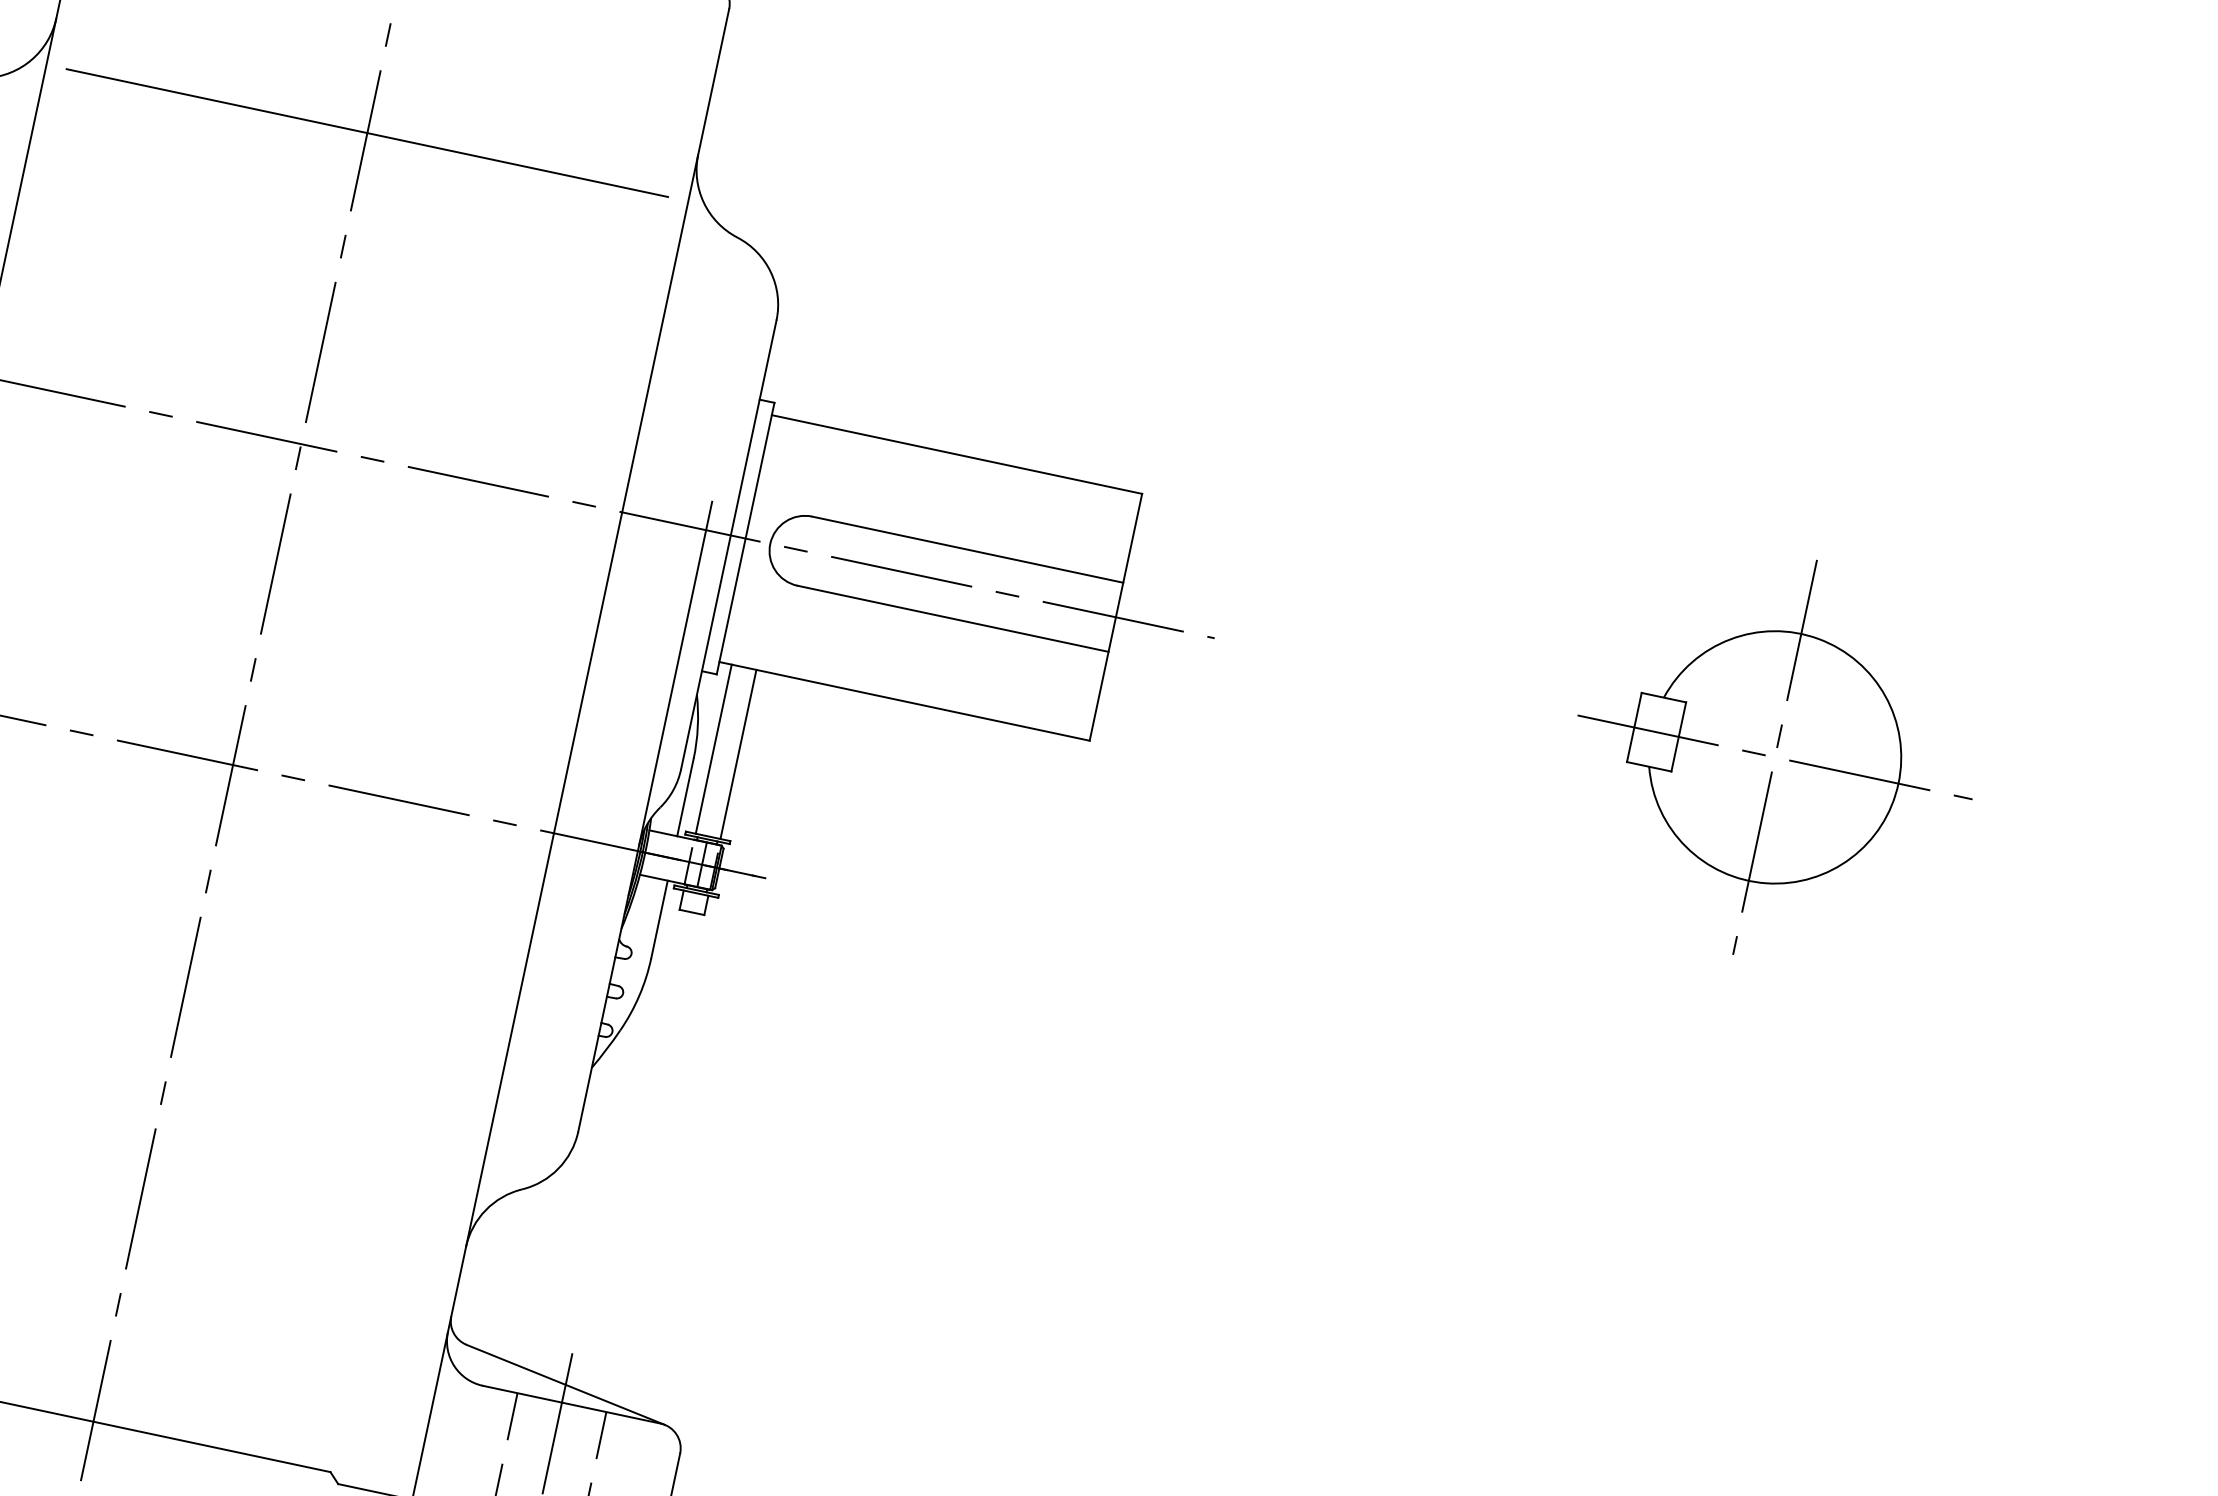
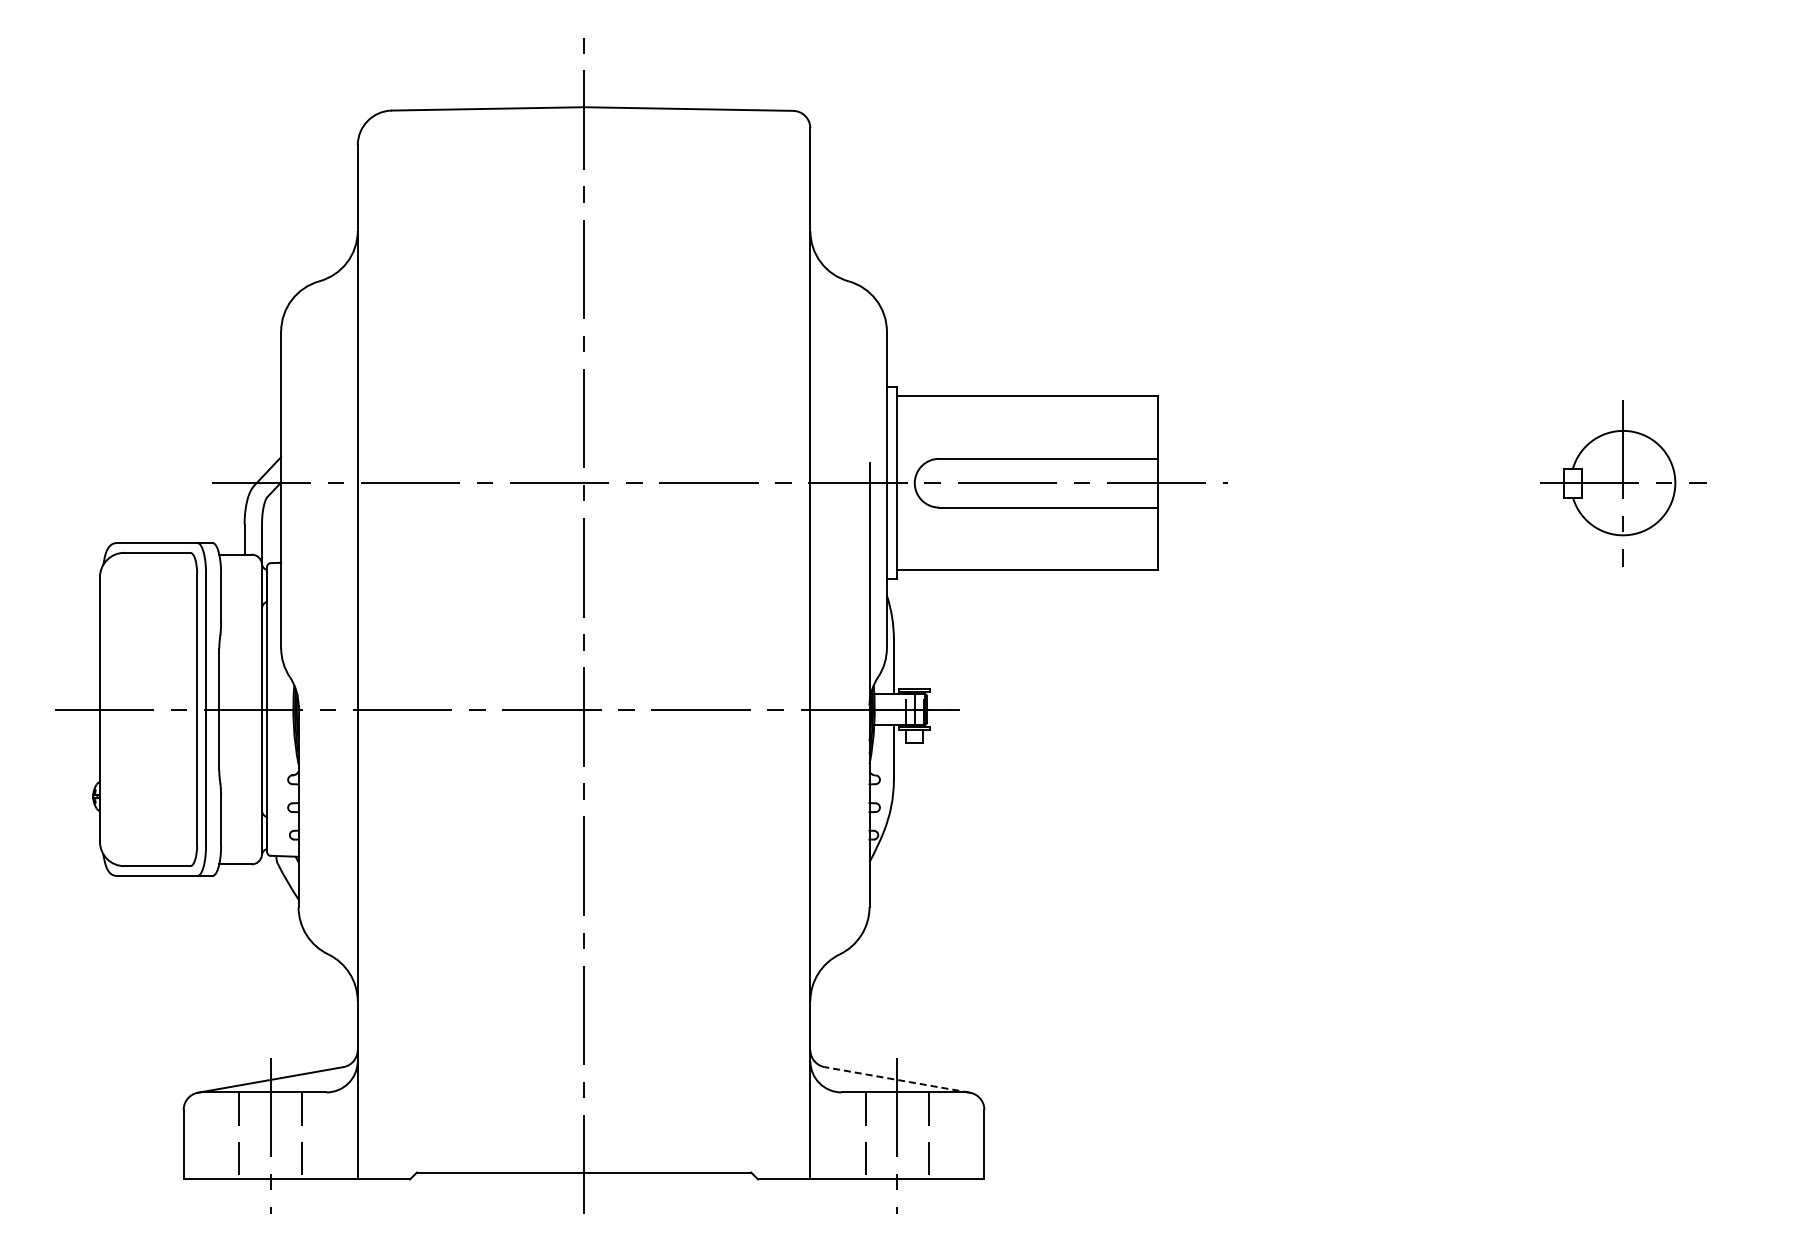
line: (368, 132) -> (584, 263), removed
line: (714, 748) -> (906, 629), removed
line: (738, 753) -> (923, 629), removed
part: (1774, 756) -> (1622, 482), size x0.6
line: (566, 1384) -> (897, 1079), solid -> dashed

